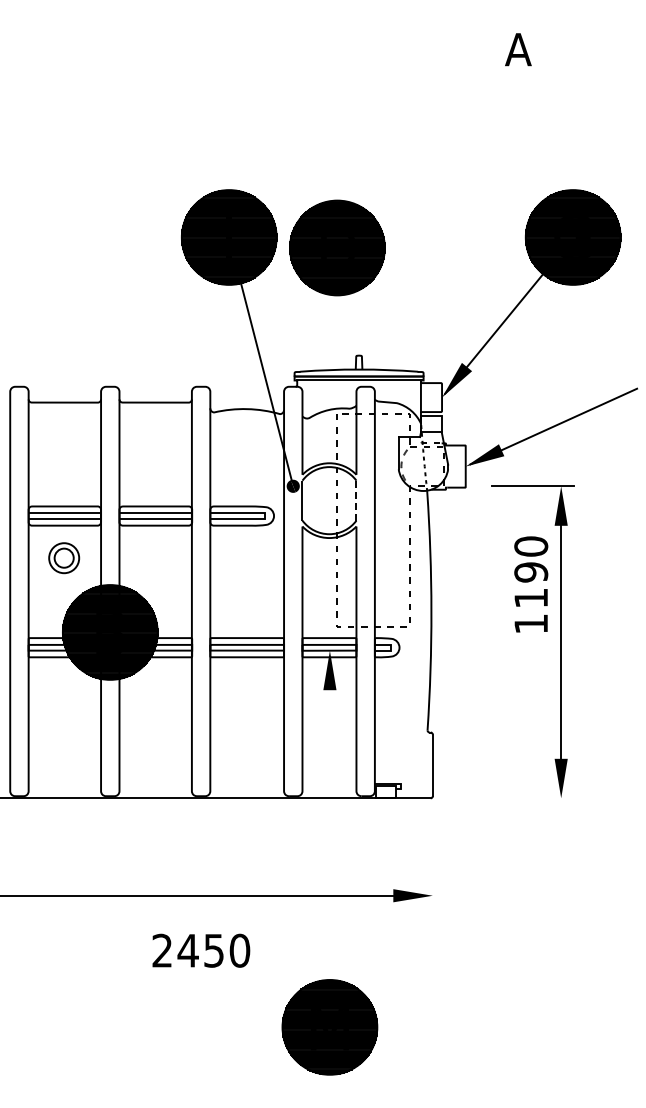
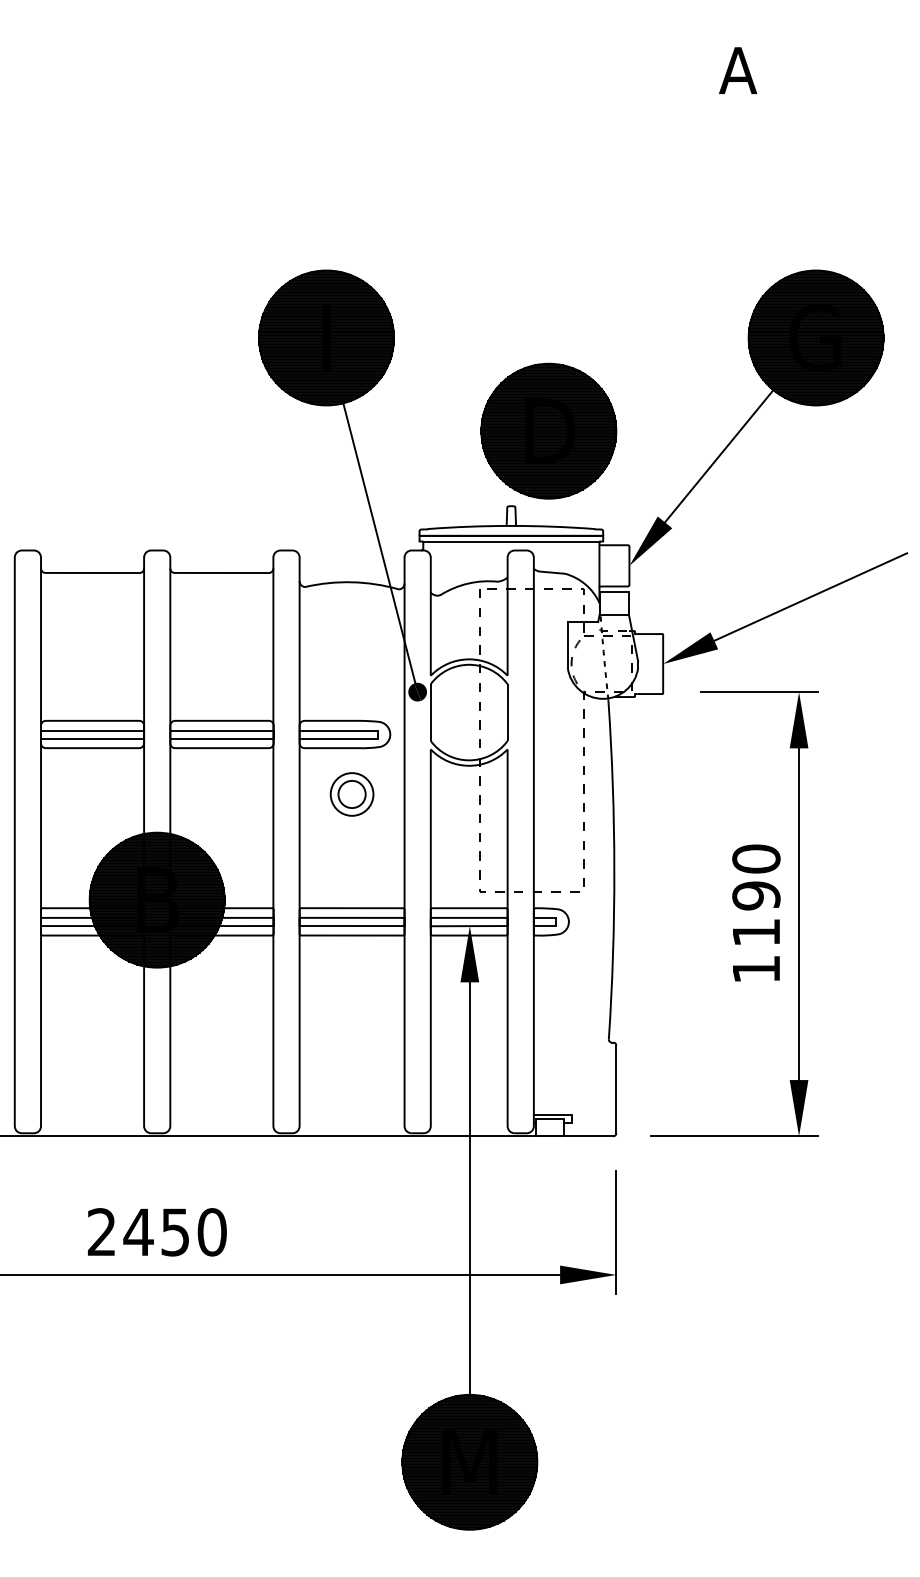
part: (337, 247) -> (548, 430), moved
line: (356, 500) -> (507, 712), dashed -> solid
part: (64, 558) -> (352, 794), moved
text: (531, 584) -> (756, 913), moved
line: (515, 798) -> (734, 1136), added
line: (329, 817) -> (469, 1163), added
line: (432, 865) -> (615, 1231), added
text: (201, 950) -> (157, 1231), moved

